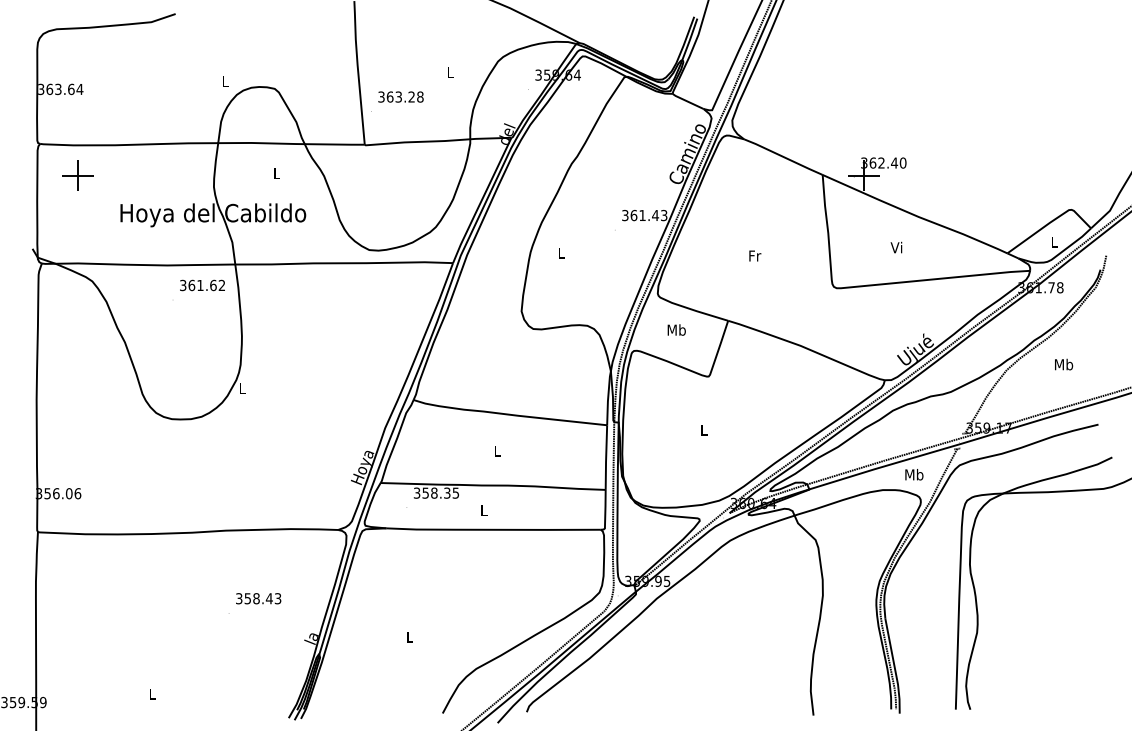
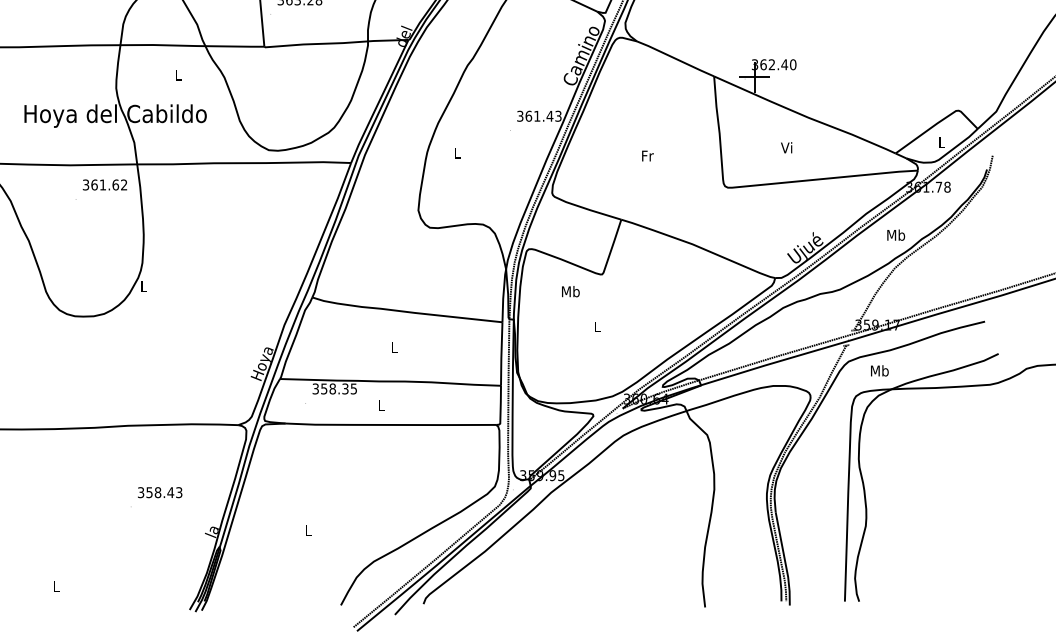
text: (676, 329) -> (570, 291), moved
text: (1064, 364) -> (896, 235), moved
text: (914, 474) -> (879, 370), moved

